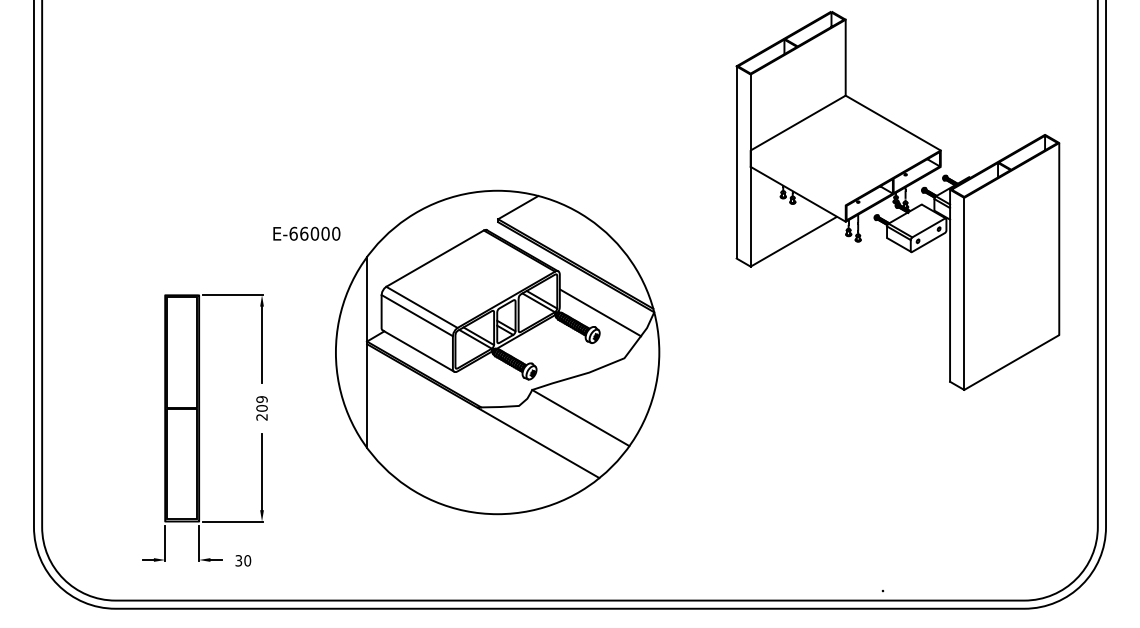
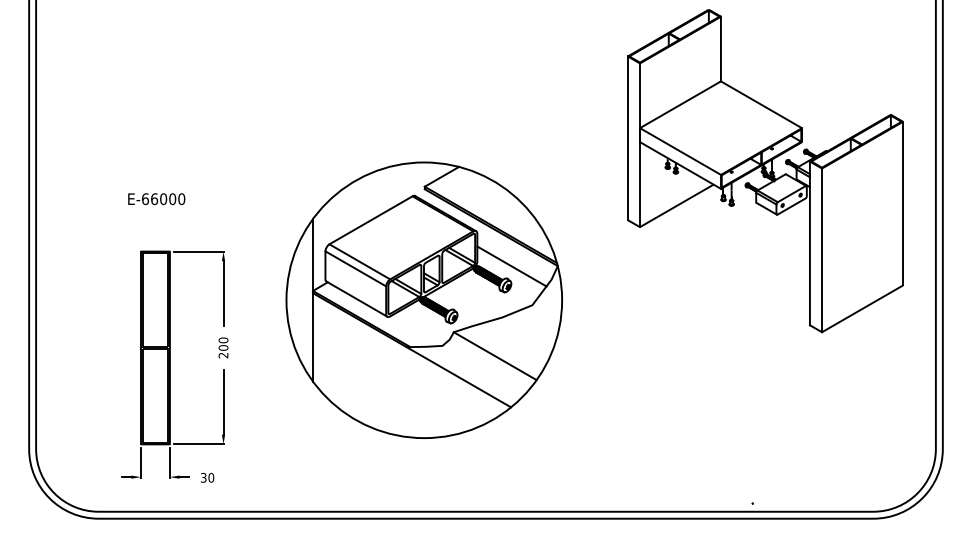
line: (798, 177) -> (680, 151), added
text: (306, 234) -> (156, 199), moved
text: (262, 399) -> (223, 340), 209 -> 200

